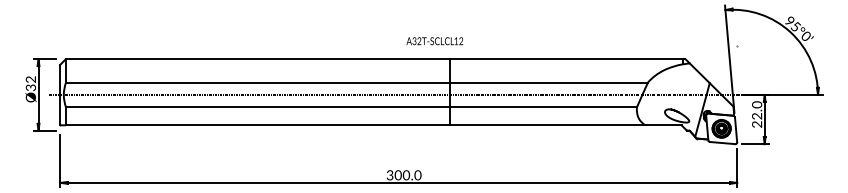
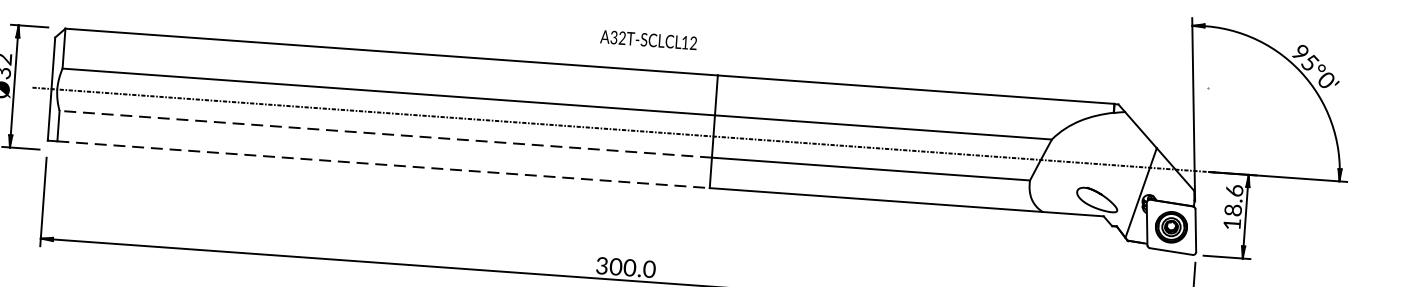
text: (434, 41) -> (648, 40), moved
line: (257, 107) -> (385, 134), solid -> dashed
text: (757, 114) -> (1234, 207), 22.0 -> 18.6
line: (257, 125) -> (382, 165), solid -> dashed

